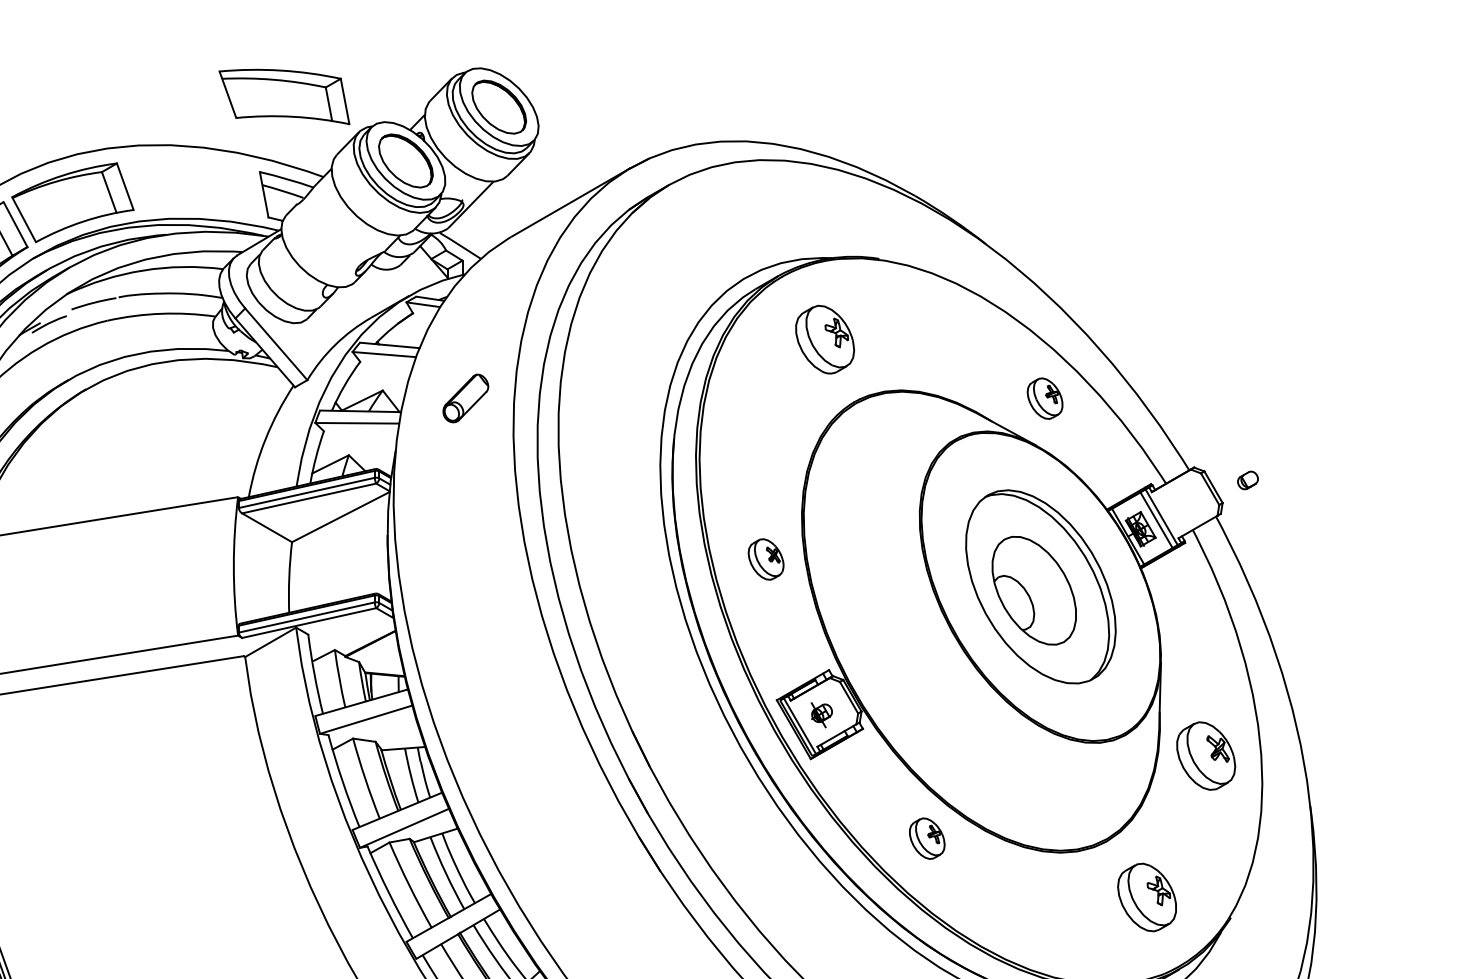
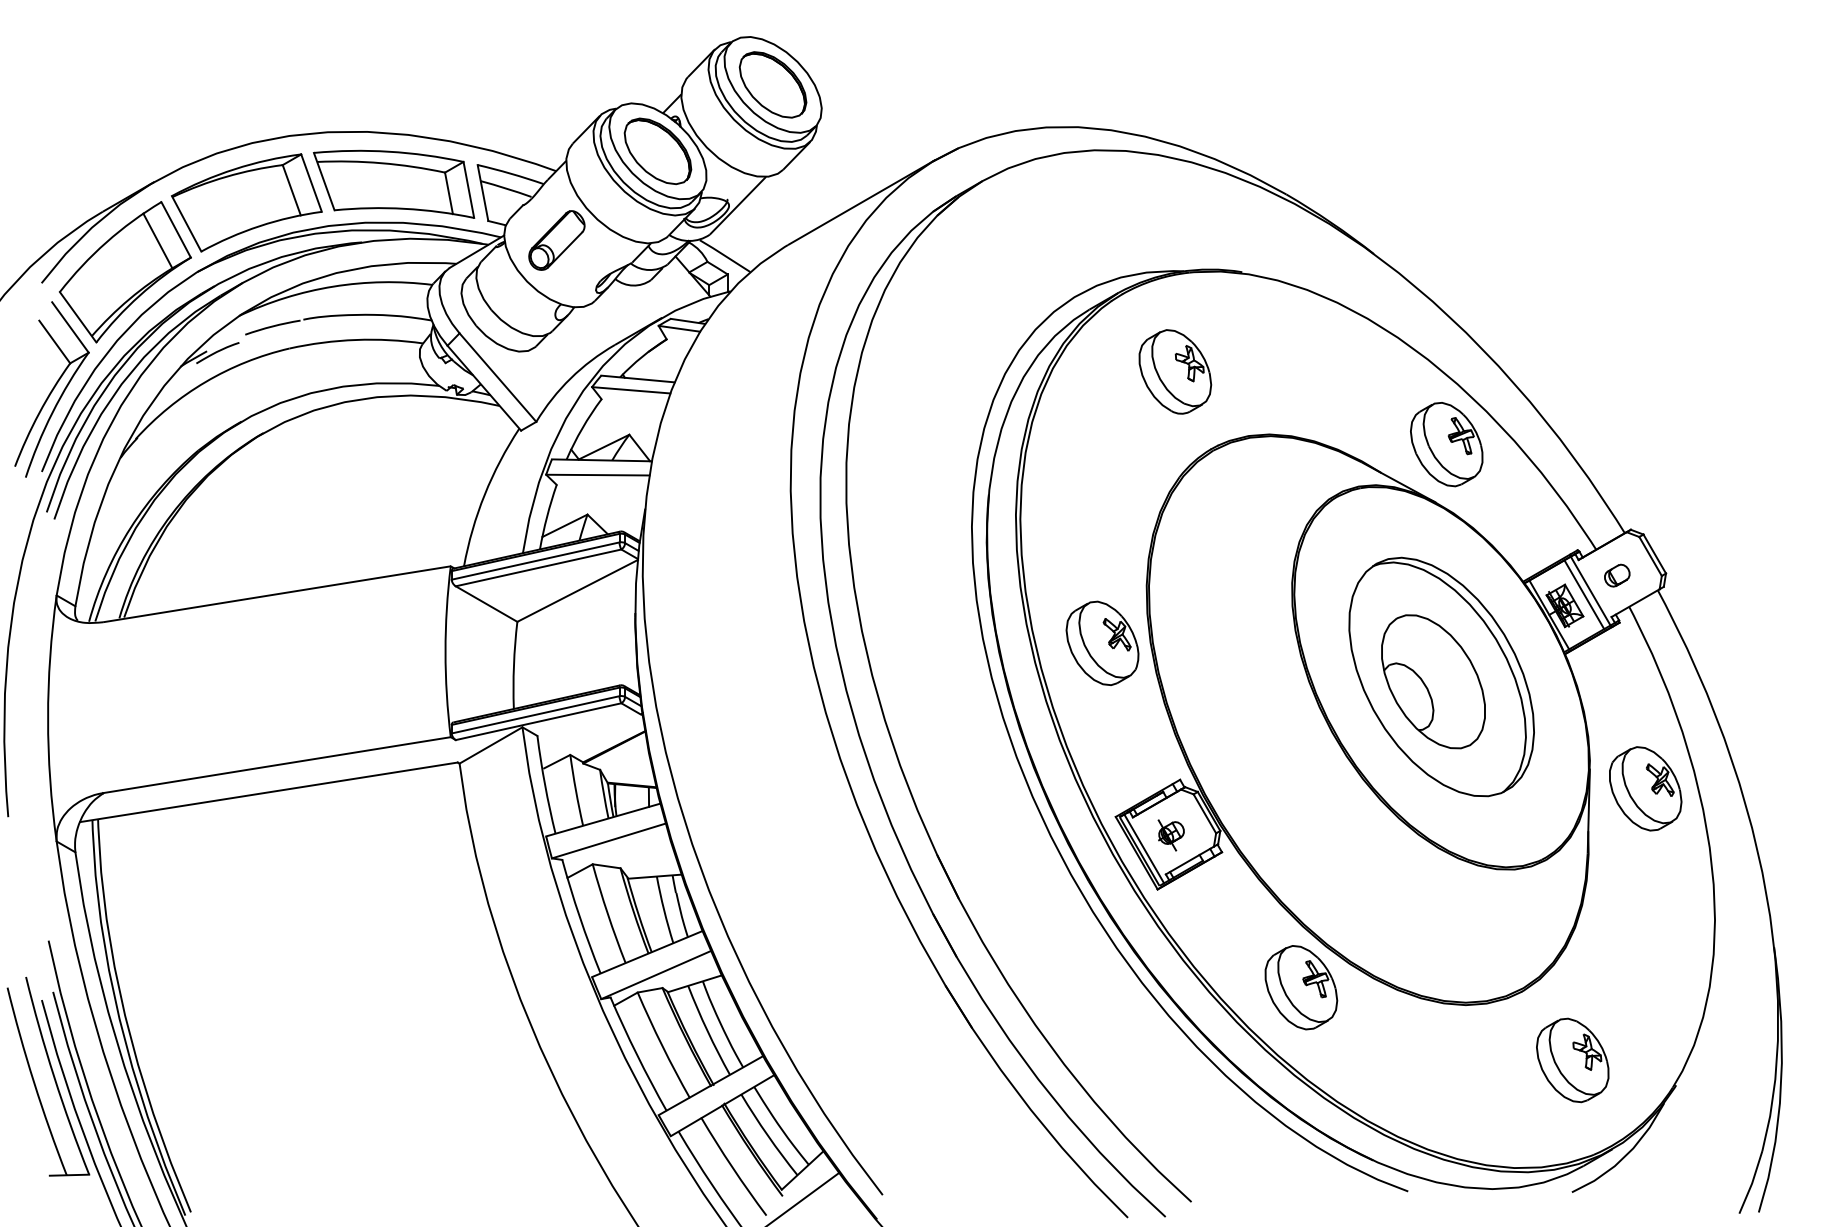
part: (284, 96) -> (394, 183), moved
part: (465, 398) -> (556, 240), moved
part: (1044, 398) -> (1446, 444), size x1.67
part: (1248, 480) -> (1617, 575), moved
part: (766, 558) -> (1102, 642), size x1.67
part: (1206, 755) -> (1645, 788), moved
part: (927, 838) -> (1301, 987), size x1.67

